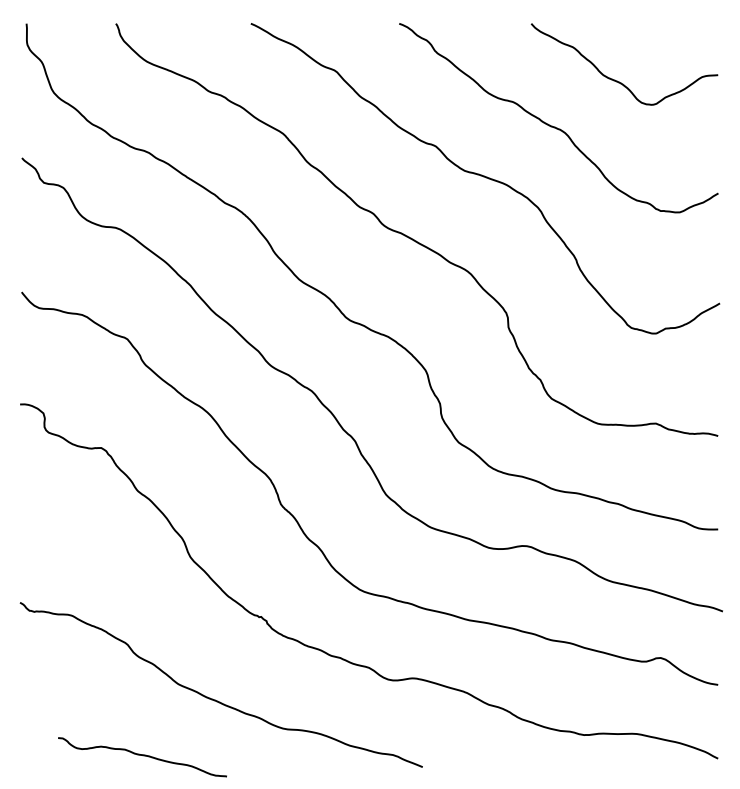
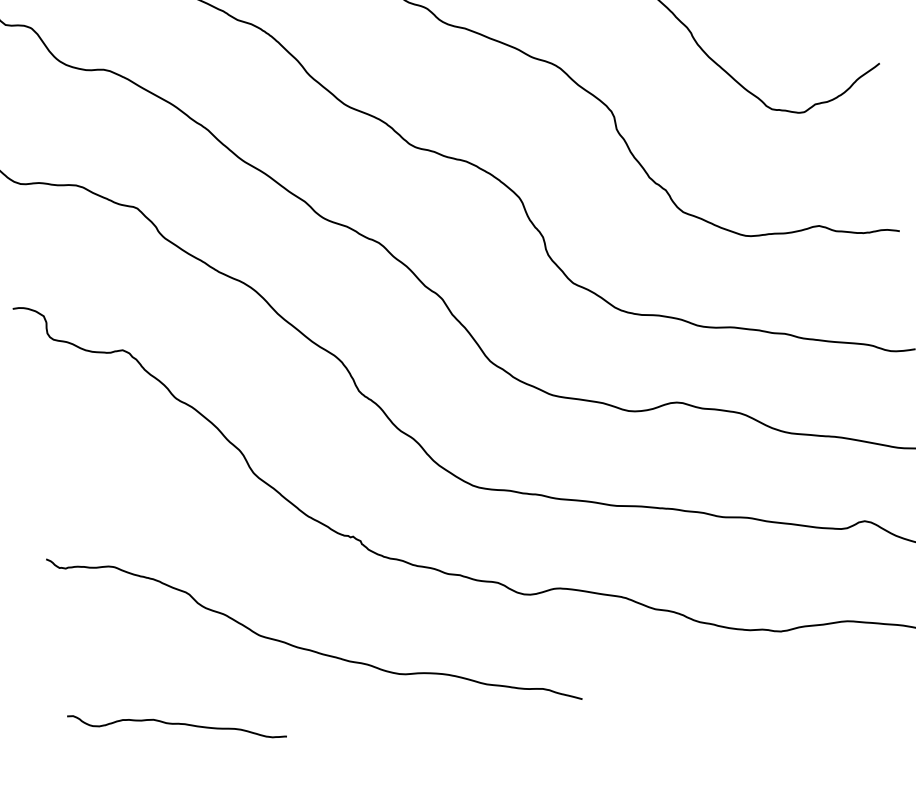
curve: (143, 756) -> (178, 725), moved

